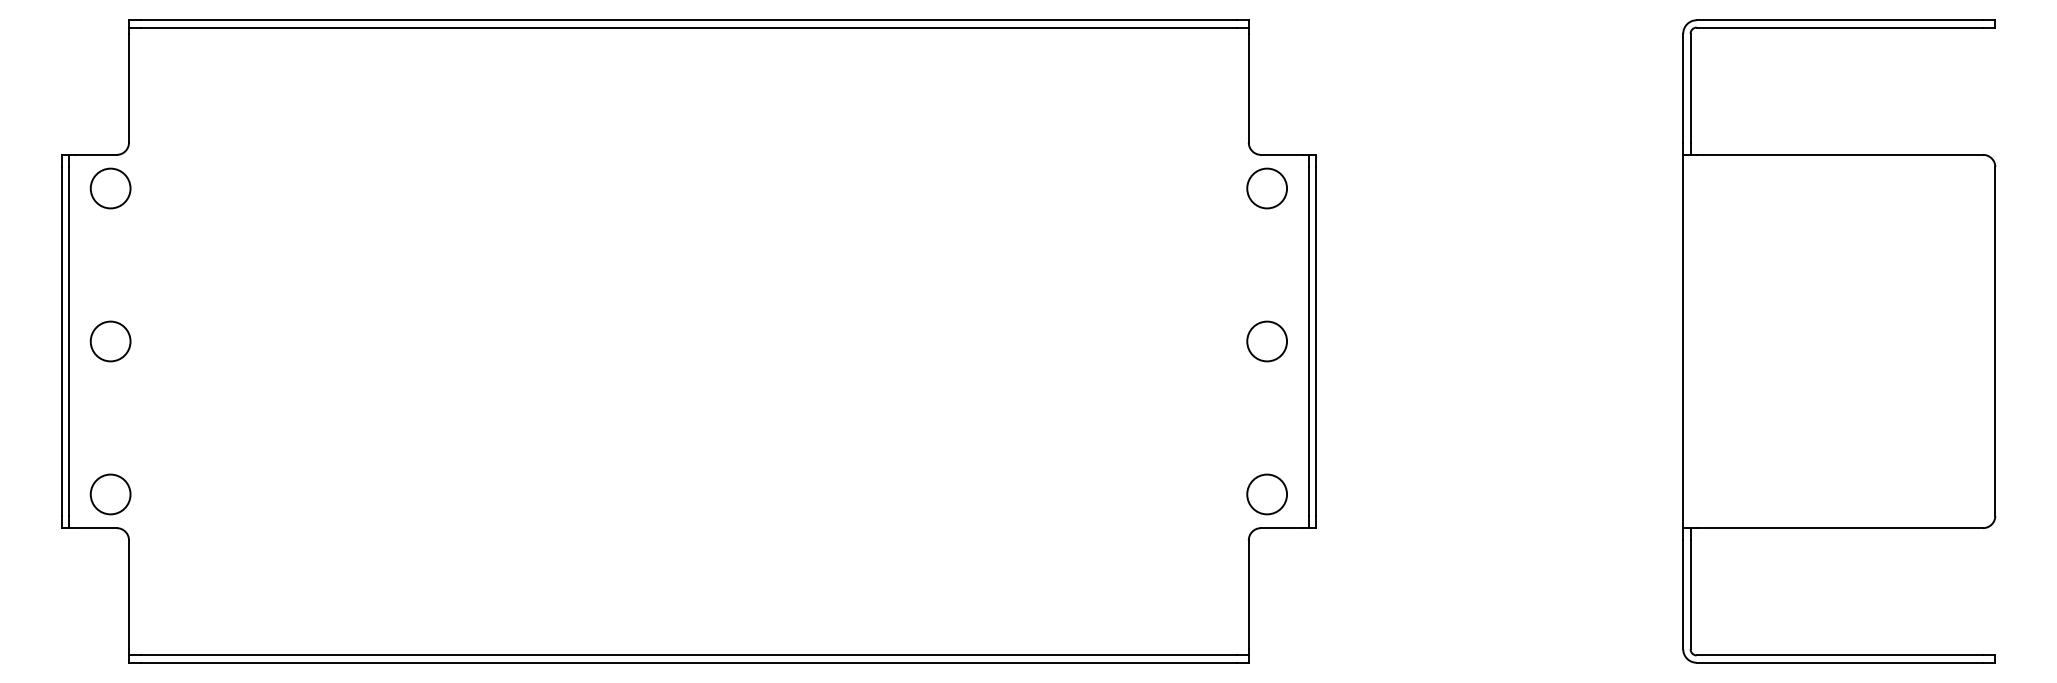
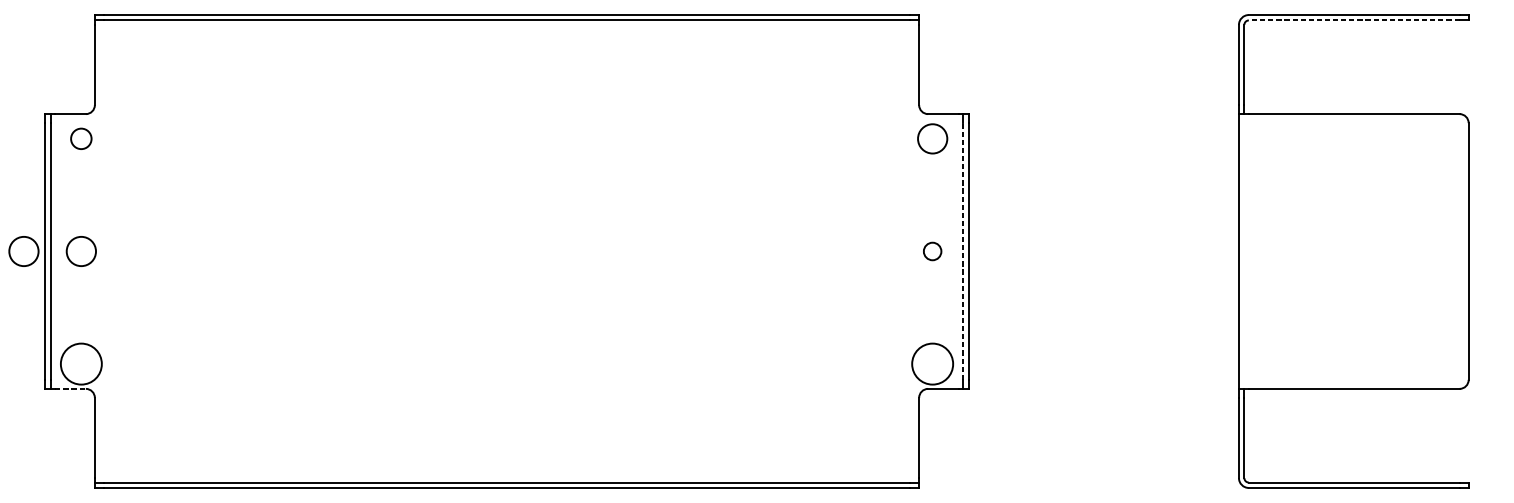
line: (1839, 27) -> (1353, 20), solid -> dashed
circle: (110, 188) -> (81, 138), size x0.7
circle: (32, 341) -> (23, 251), added
circle: (1266, 341) -> (932, 251), size x0.6
line: (1308, 341) -> (963, 251), solid -> dashed
circle: (110, 494) -> (81, 364), size x1.4
circle: (1267, 494) -> (932, 364), size x1.4
line: (95, 528) -> (70, 389), solid -> dashed

